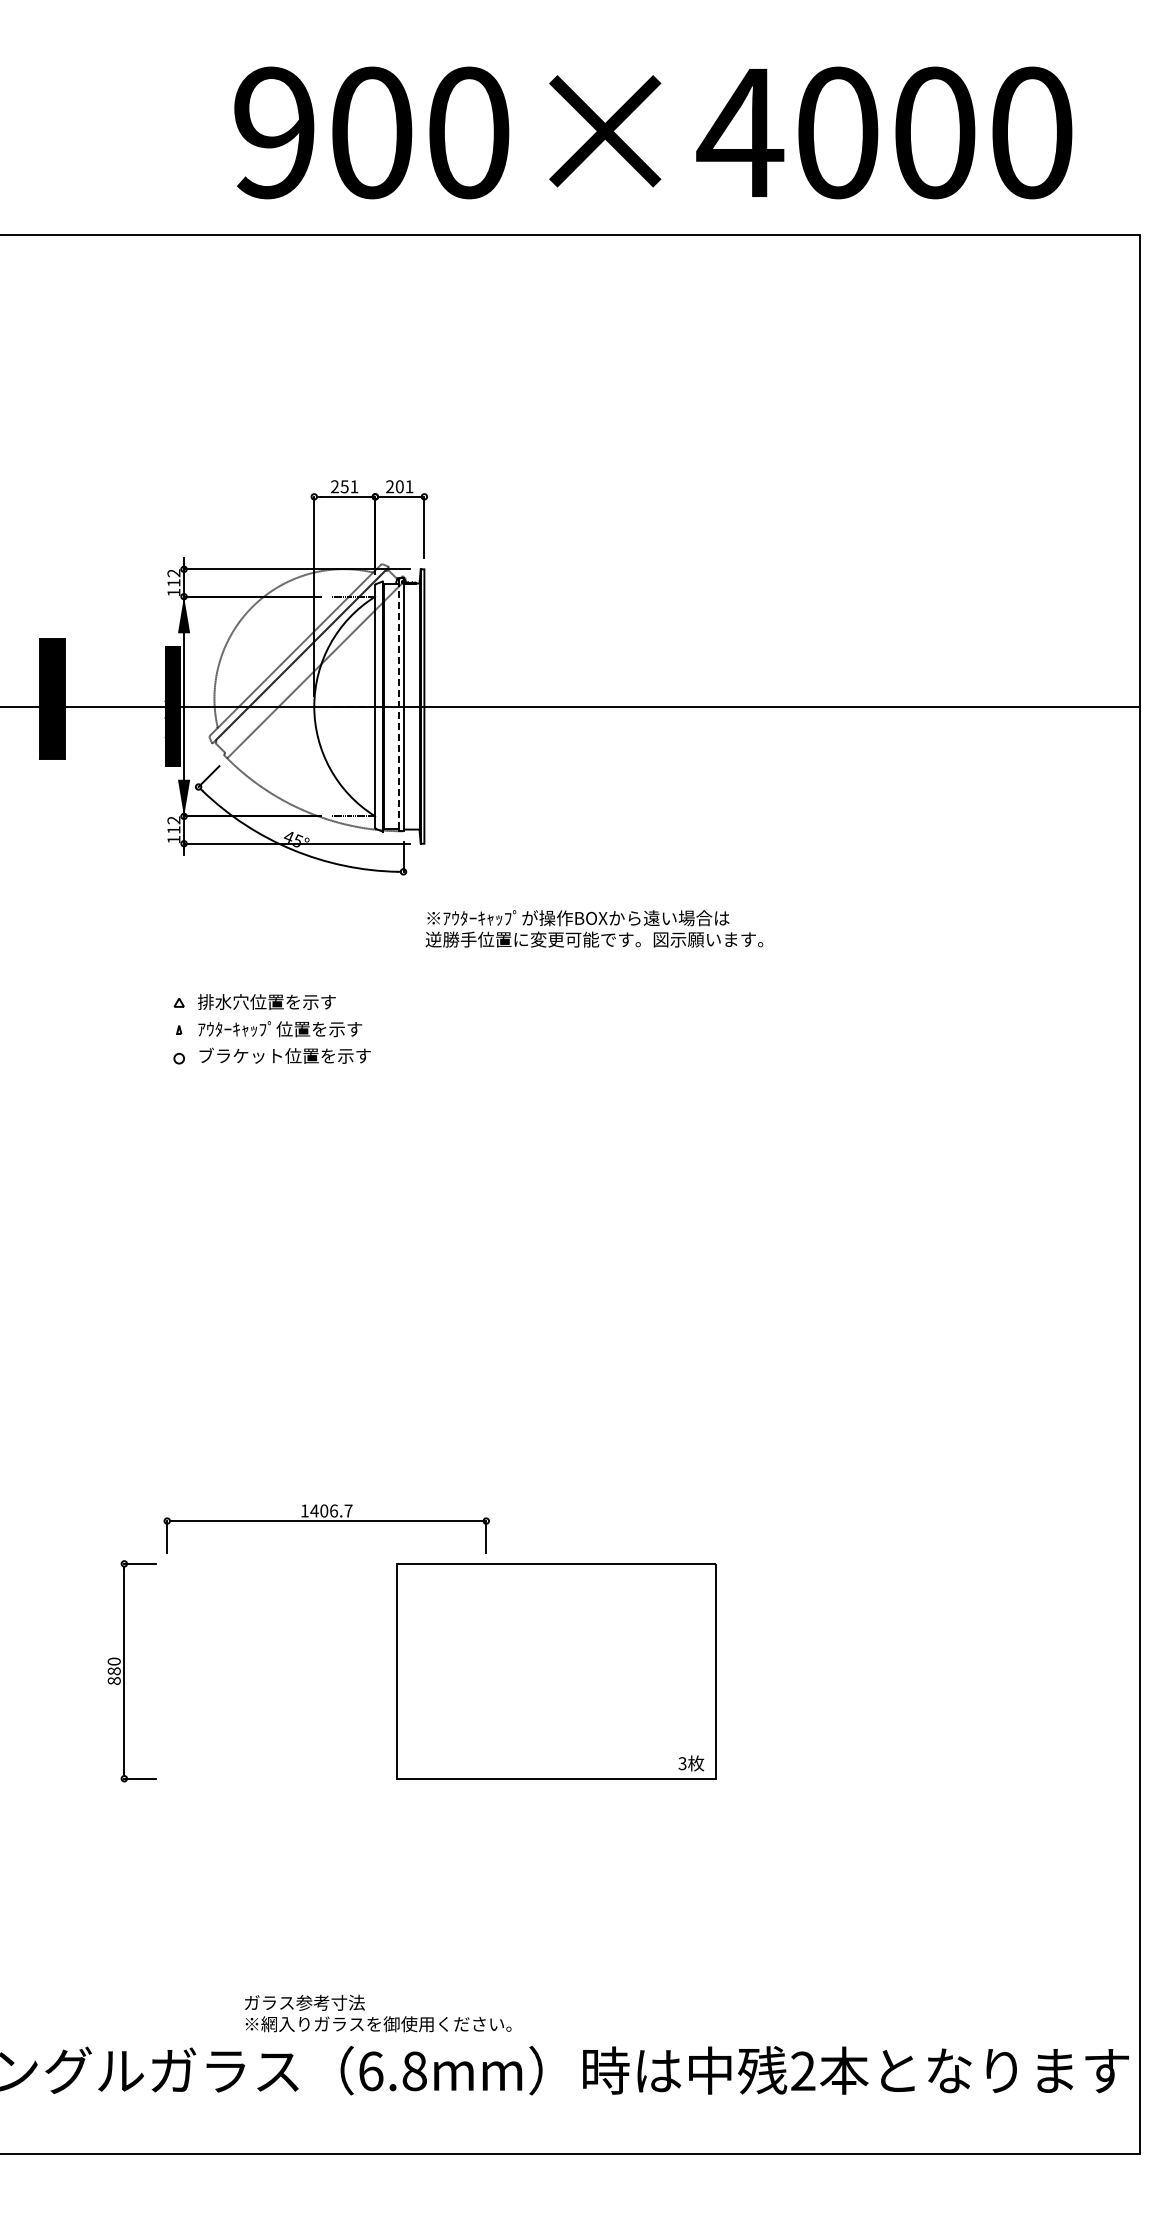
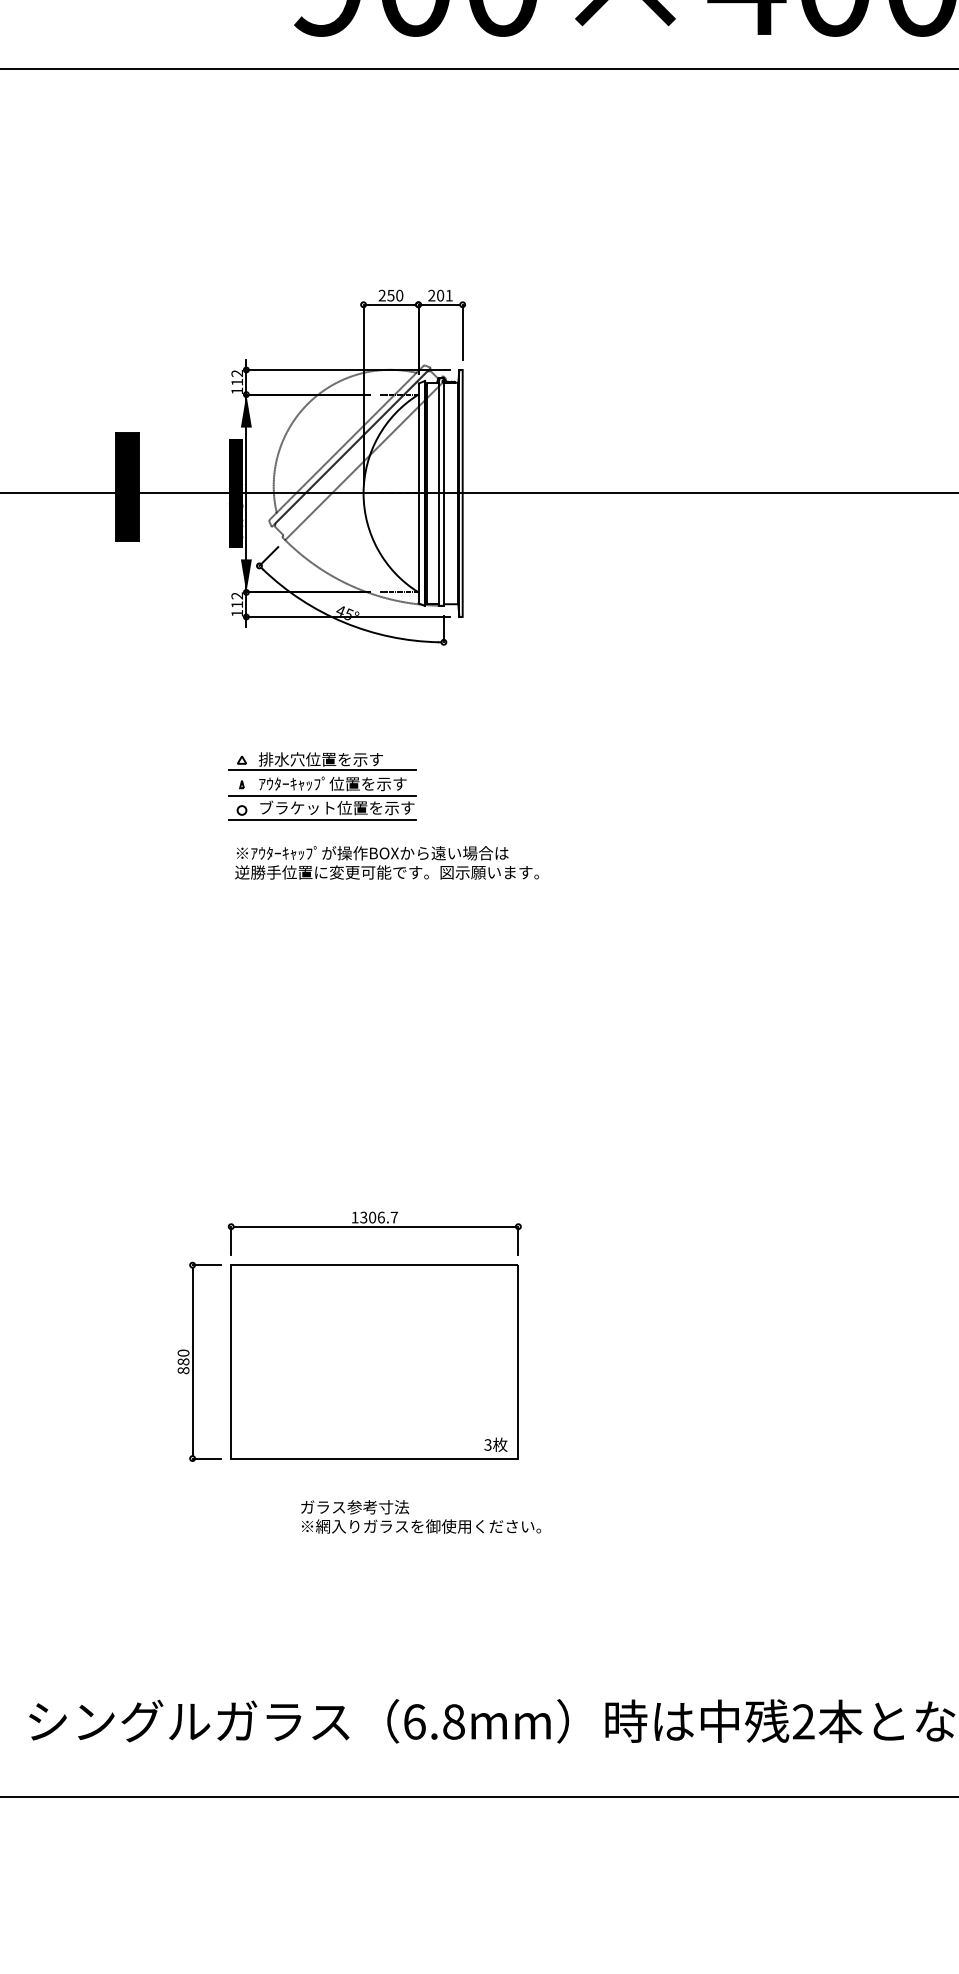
text: (354, 486) -> (399, 295), 251 -> 250
line: (398, 706) -> (439, 493), dashed -> solid
text: (594, 928) -> (387, 862), moved
line: (268, 1014) -> (322, 770), added
line: (268, 1042) -> (322, 795), added
line: (268, 1069) -> (322, 820), added
text: (314, 1510) -> (363, 1217), 1406.7 -> 1306.7
part: (556, 1671) -> (374, 1362), moved
text: (378, 2013) -> (421, 1516), moved

